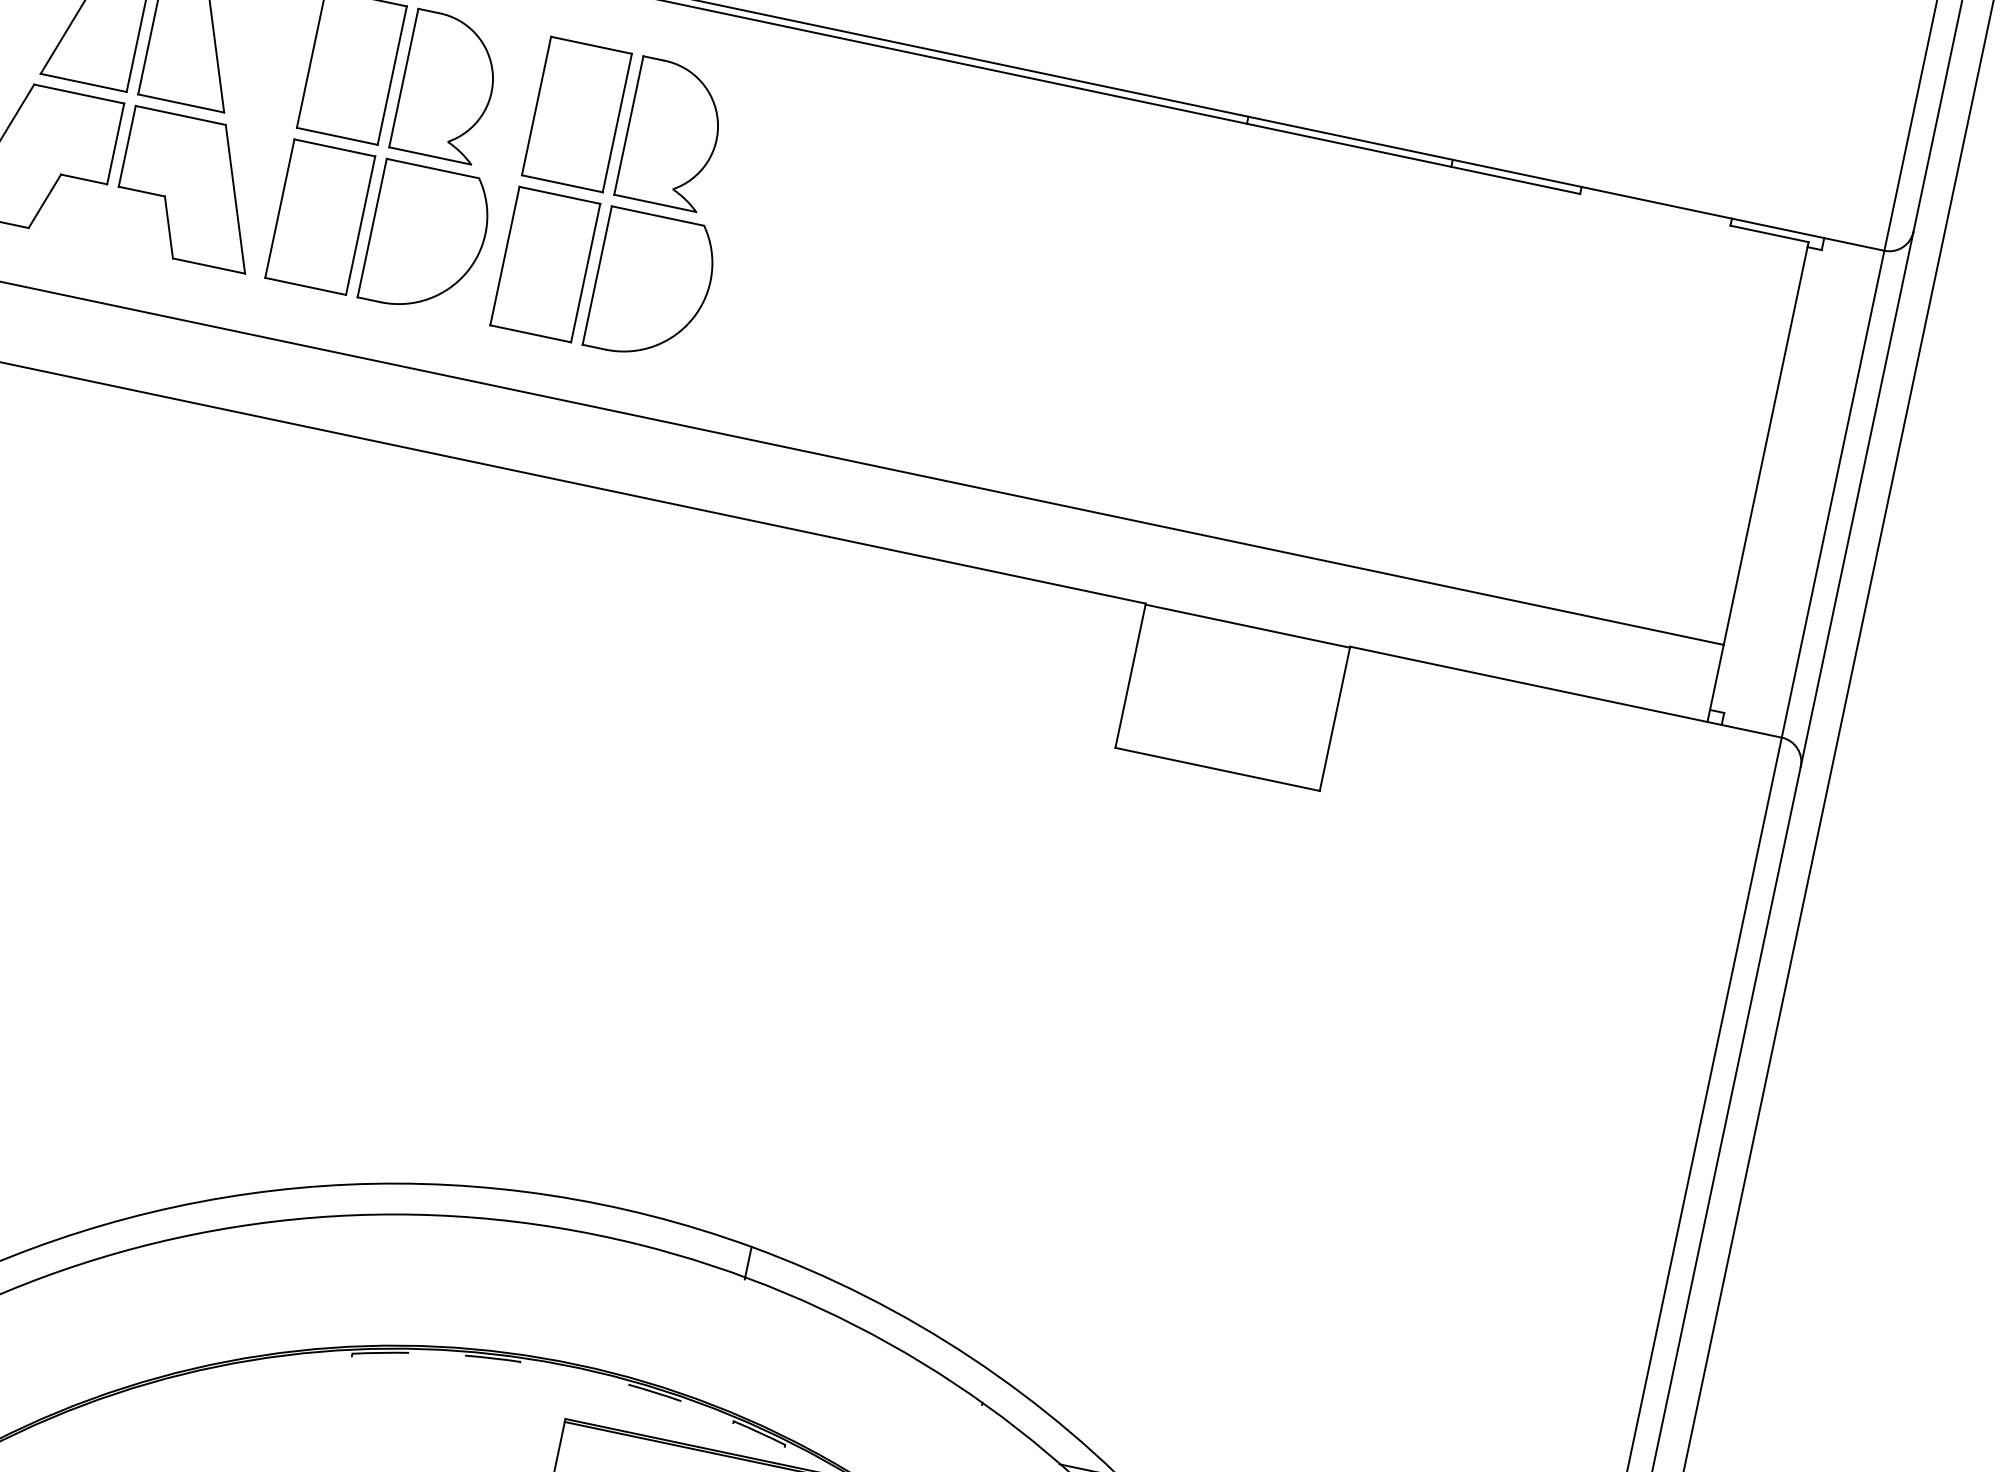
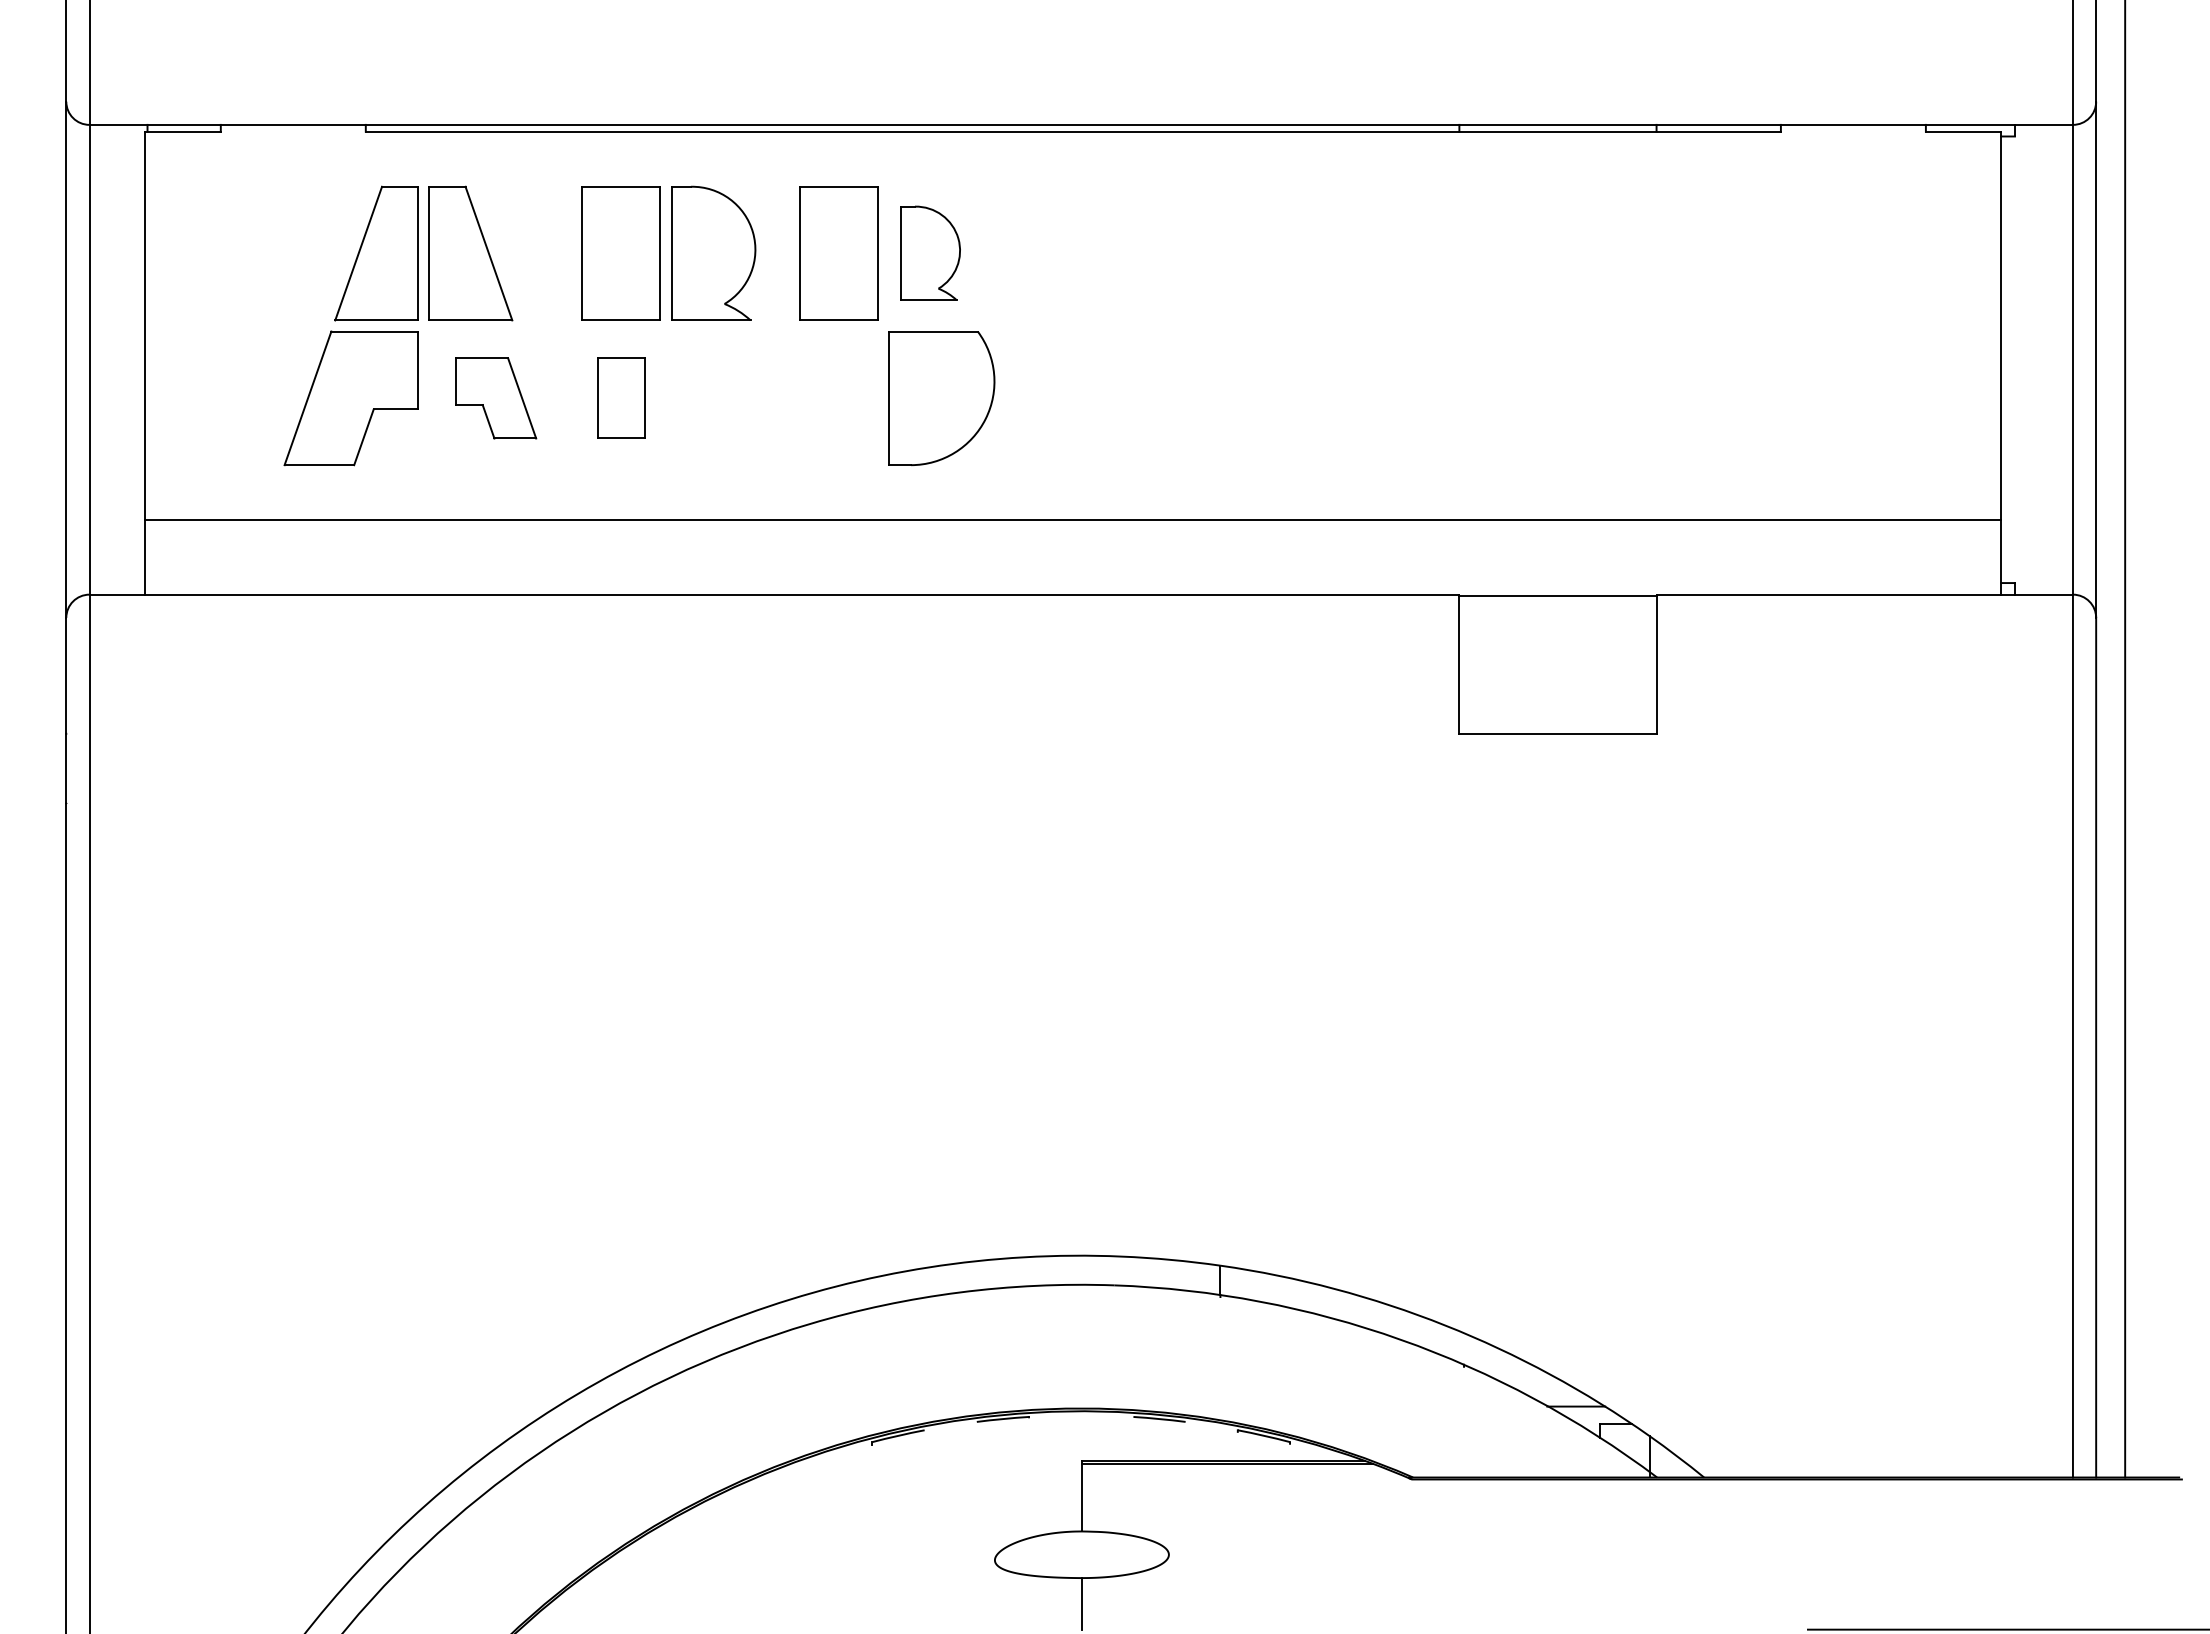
part: (672, 133) -> (930, 252), size x0.7
part: (189, 189) -> (495, 398), size x0.6
part: (319, 217) -> (620, 398), size x0.6
part: (427, 239) -> (724, 398), removed
part: (545, 264) -> (838, 398), removed

